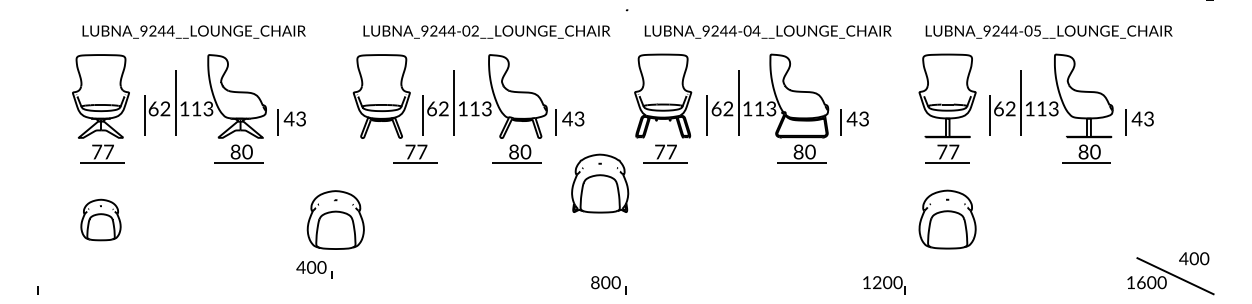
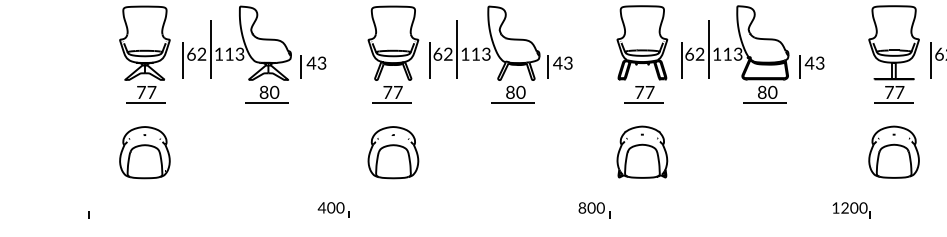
part: (415, 153) -> (392, 93), moved
part: (600, 183) -> (642, 152), moved
part: (100, 219) -> (144, 152), size x1.43
part: (335, 219) -> (393, 152), moved
part: (314, 269) -> (333, 209), moved
part: (884, 285) -> (851, 210), moved

